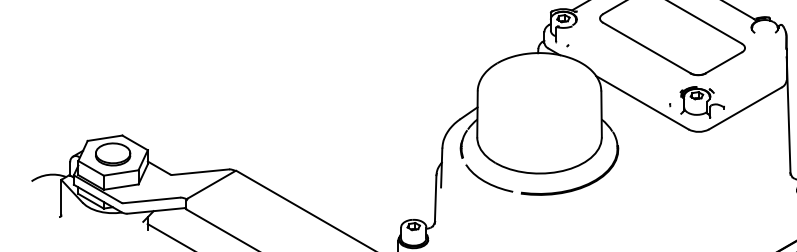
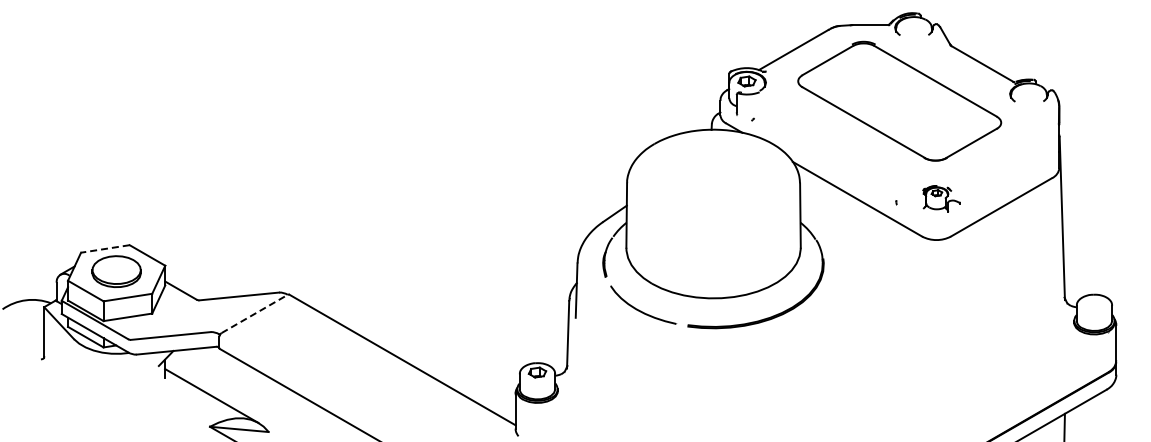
part: (702, 102) -> (941, 198), size x0.6
line: (105, 137) -> (105, 248), solid -> dashed
line: (212, 184) -> (255, 313), solid -> dashed

